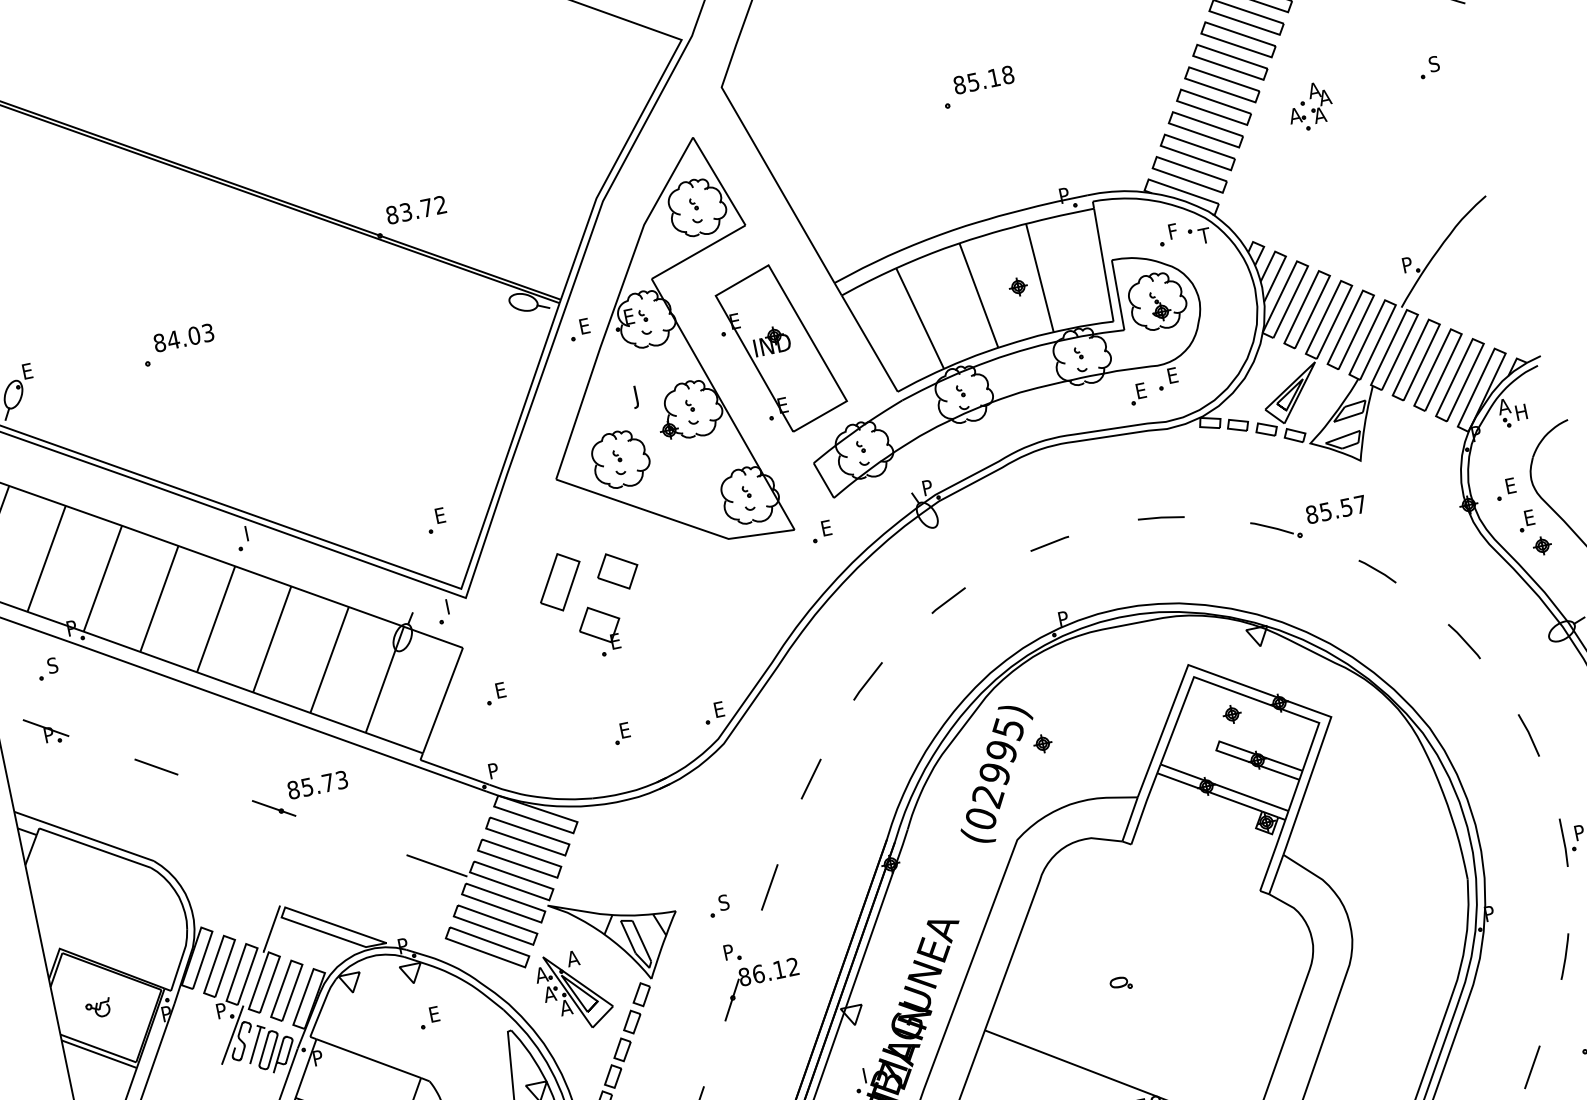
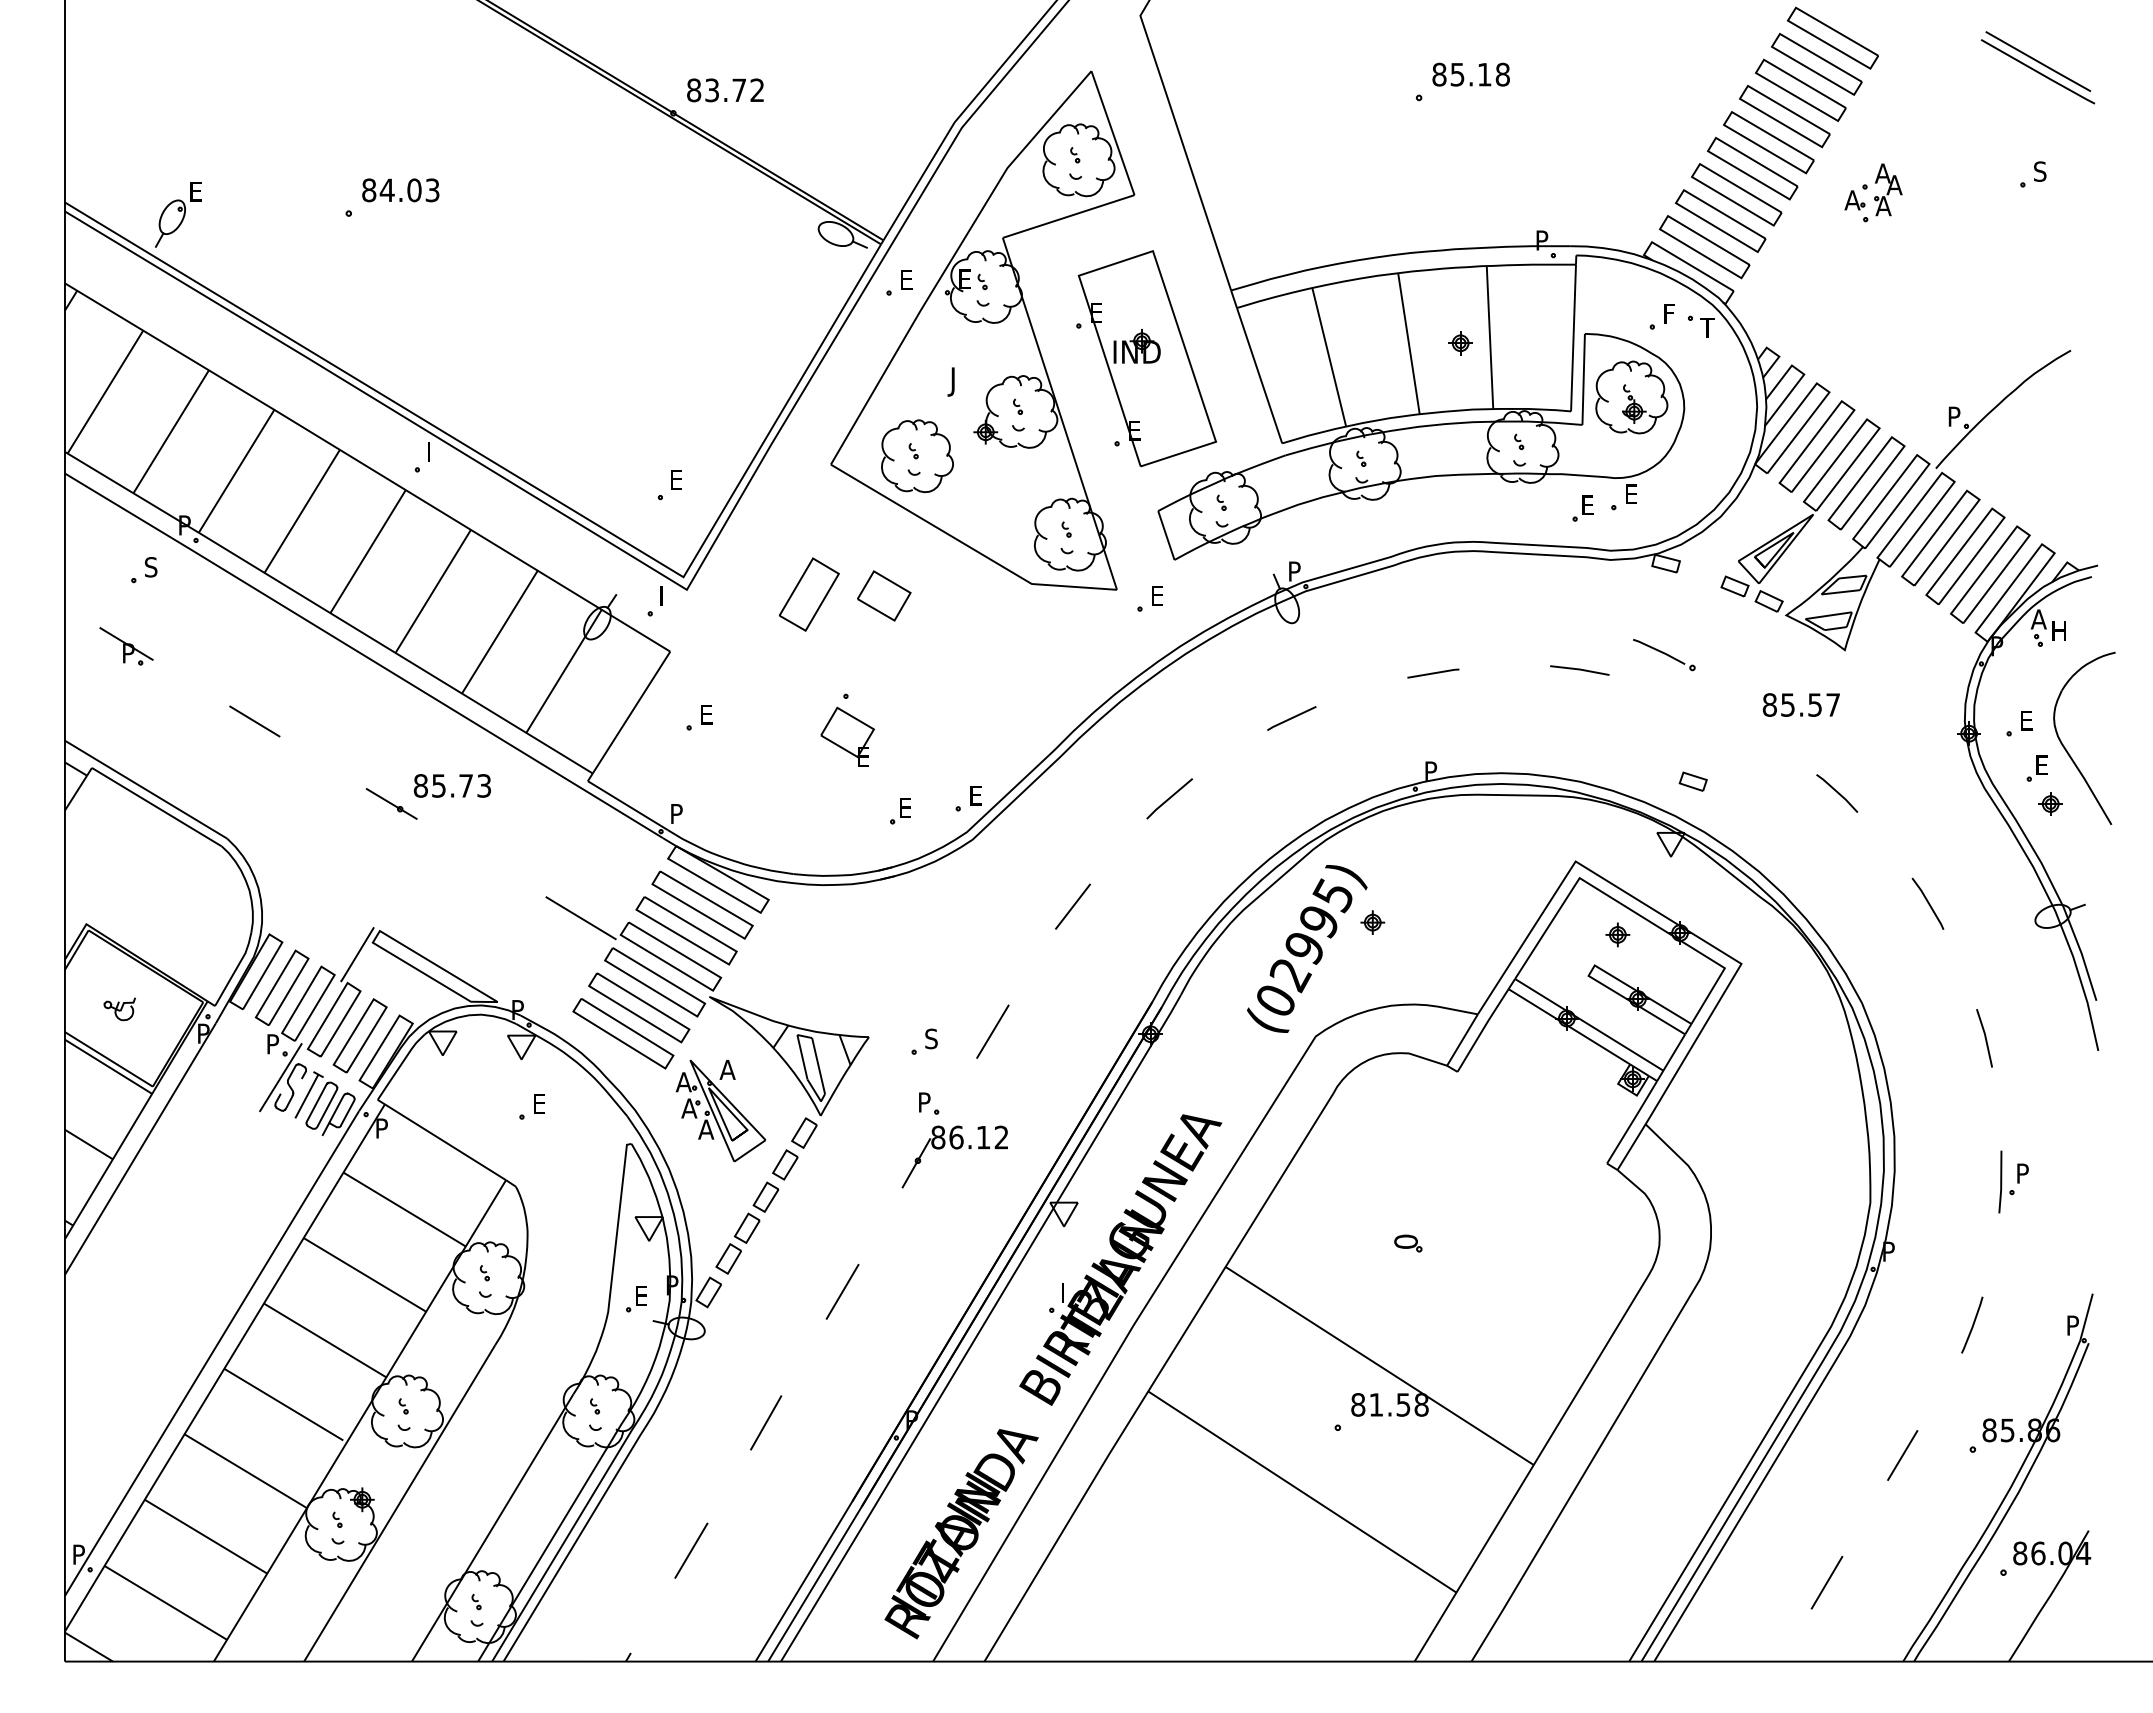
part: (1237, 425) -> (1692, 781), moved
part: (1276, 530) -> (1664, 655), moved
part: (600, 628) -> (847, 736), moved
part: (622, 733) -> (900, 811), moved

